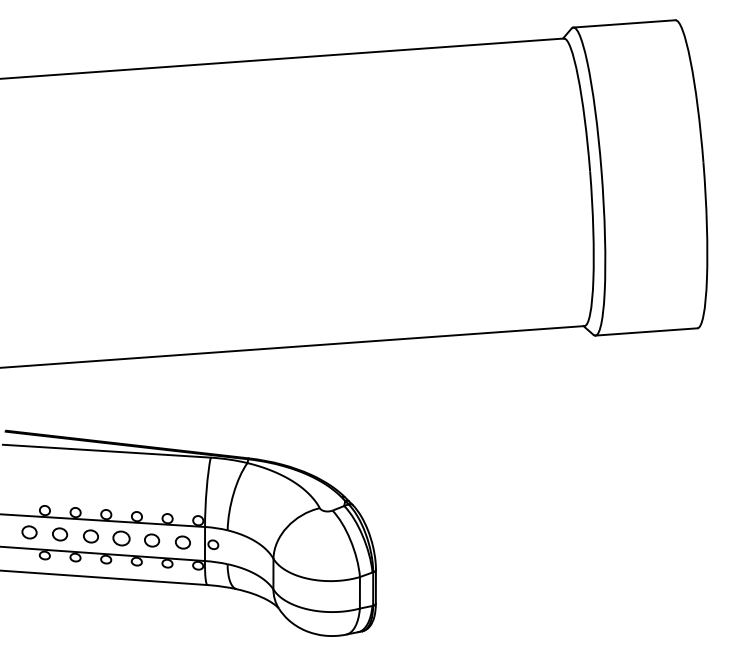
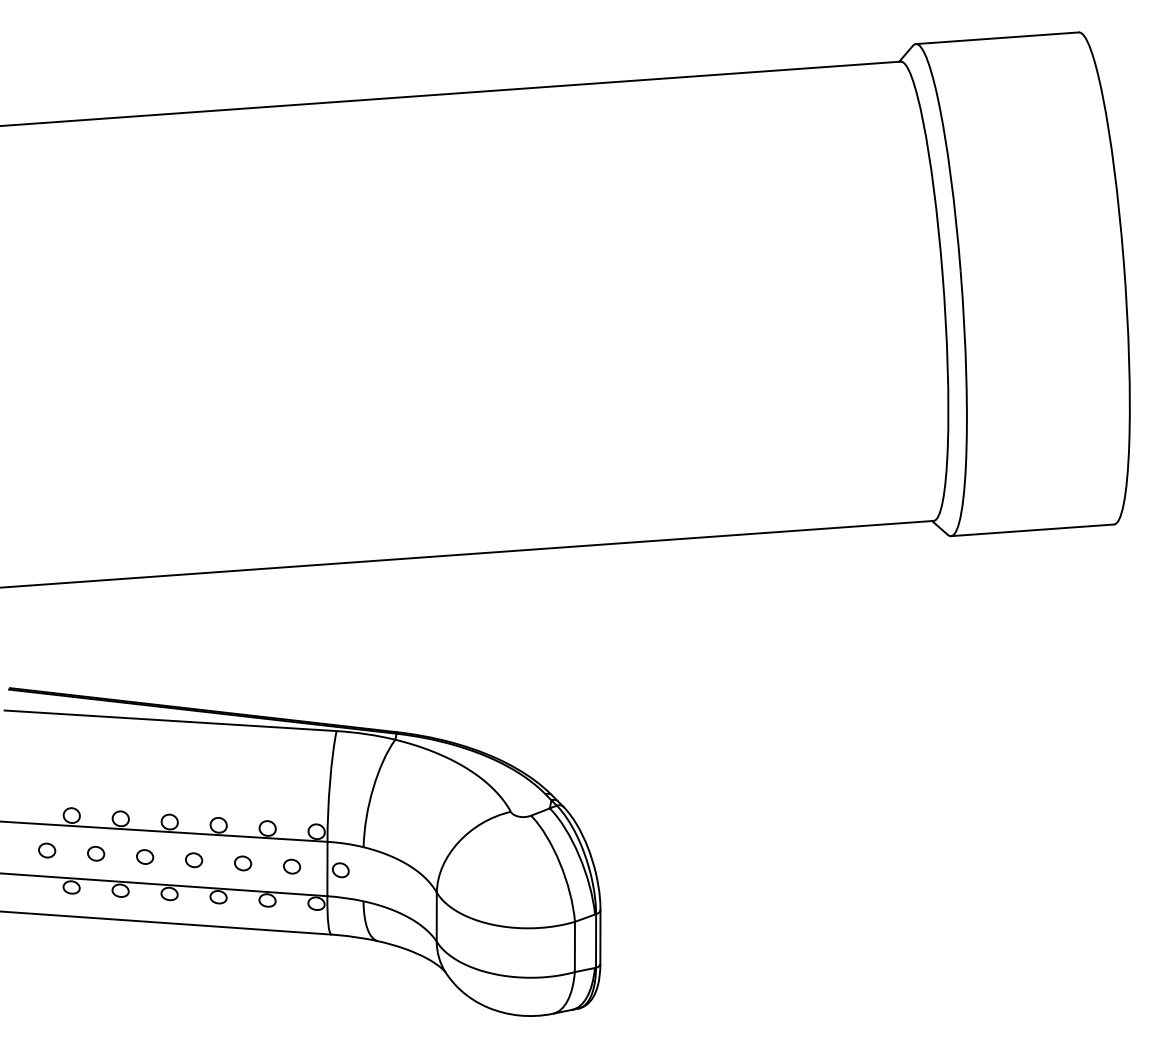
part: (29, 532) -> (47, 850), size x0.71
part: (60, 534) -> (96, 853), size x0.71
part: (90, 536) -> (144, 857), size x0.71
part: (121, 538) -> (194, 860), size x0.62
part: (152, 540) -> (243, 863), size x0.71
part: (182, 542) -> (291, 866), size x0.71

